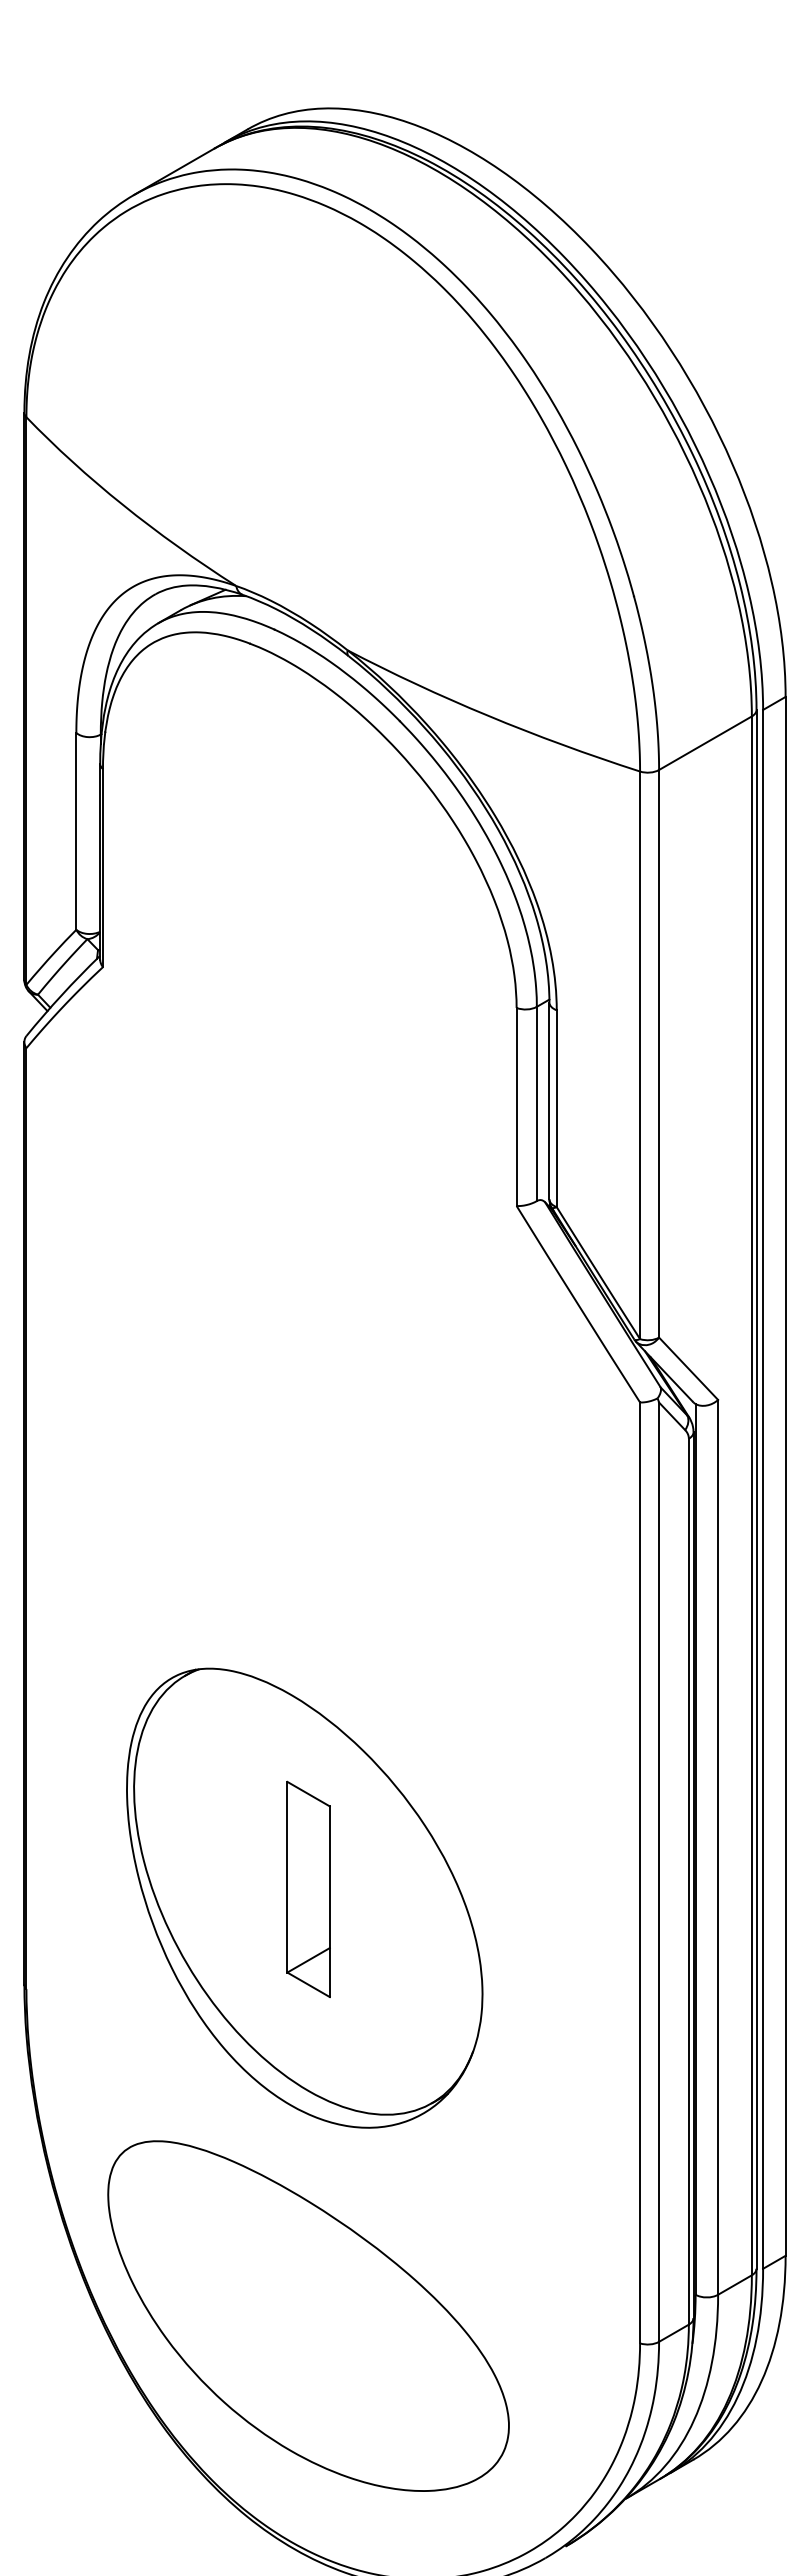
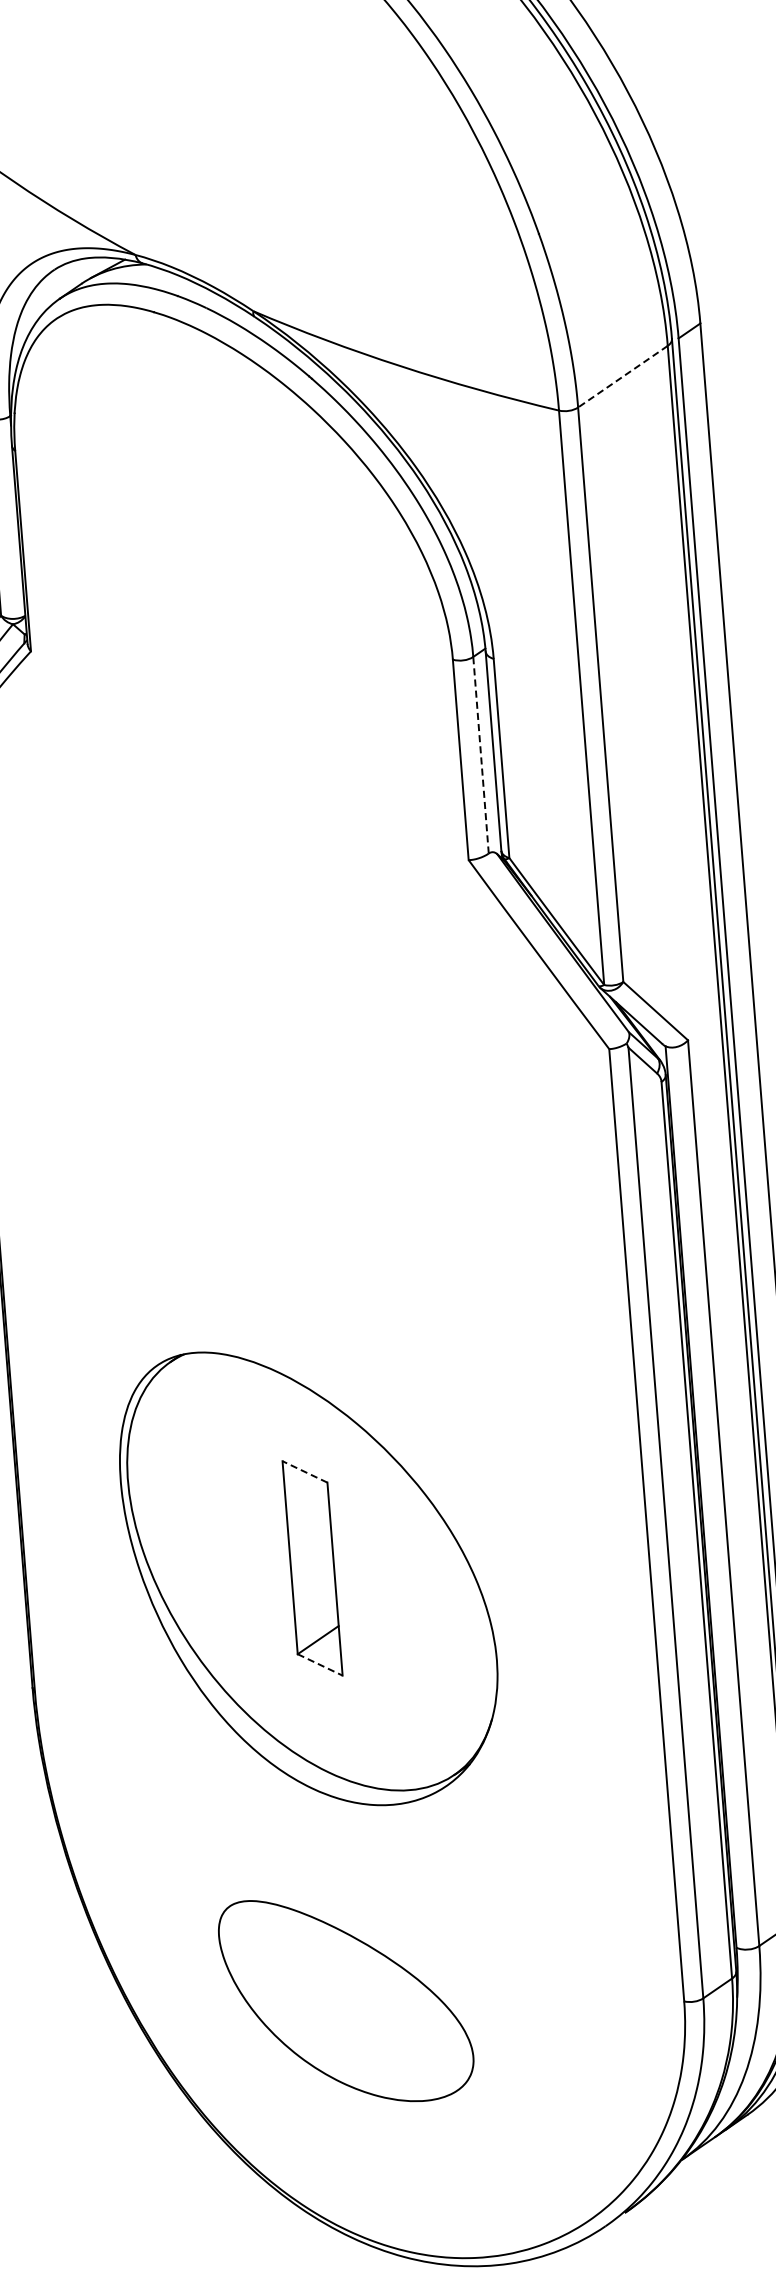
line: (705, 743) -> (622, 376), solid -> dashed
line: (536, 1103) -> (480, 754), solid -> dashed
line: (308, 1793) -> (304, 1471), solid -> dashed
line: (309, 1985) -> (321, 1665), solid -> dashed
part: (308, 2315) -> (346, 1999), size x0.6

